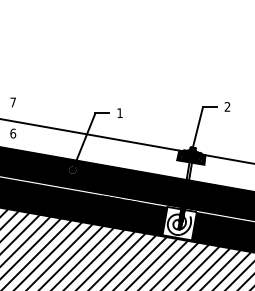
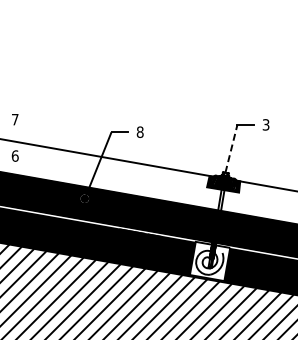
text: (227, 107) -> (265, 125), 2 -> 3
text: (119, 112) -> (139, 131), 1 -> 8
line: (198, 127) -> (231, 148), solid -> dashed

